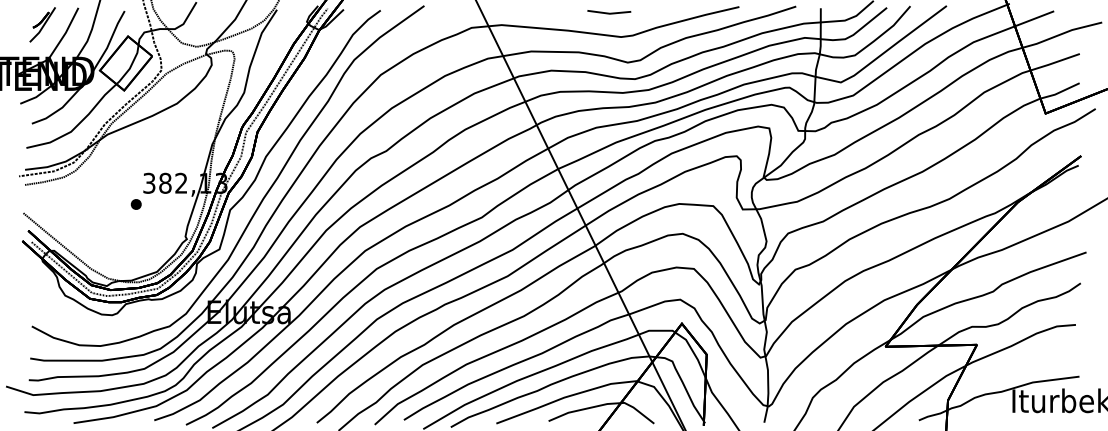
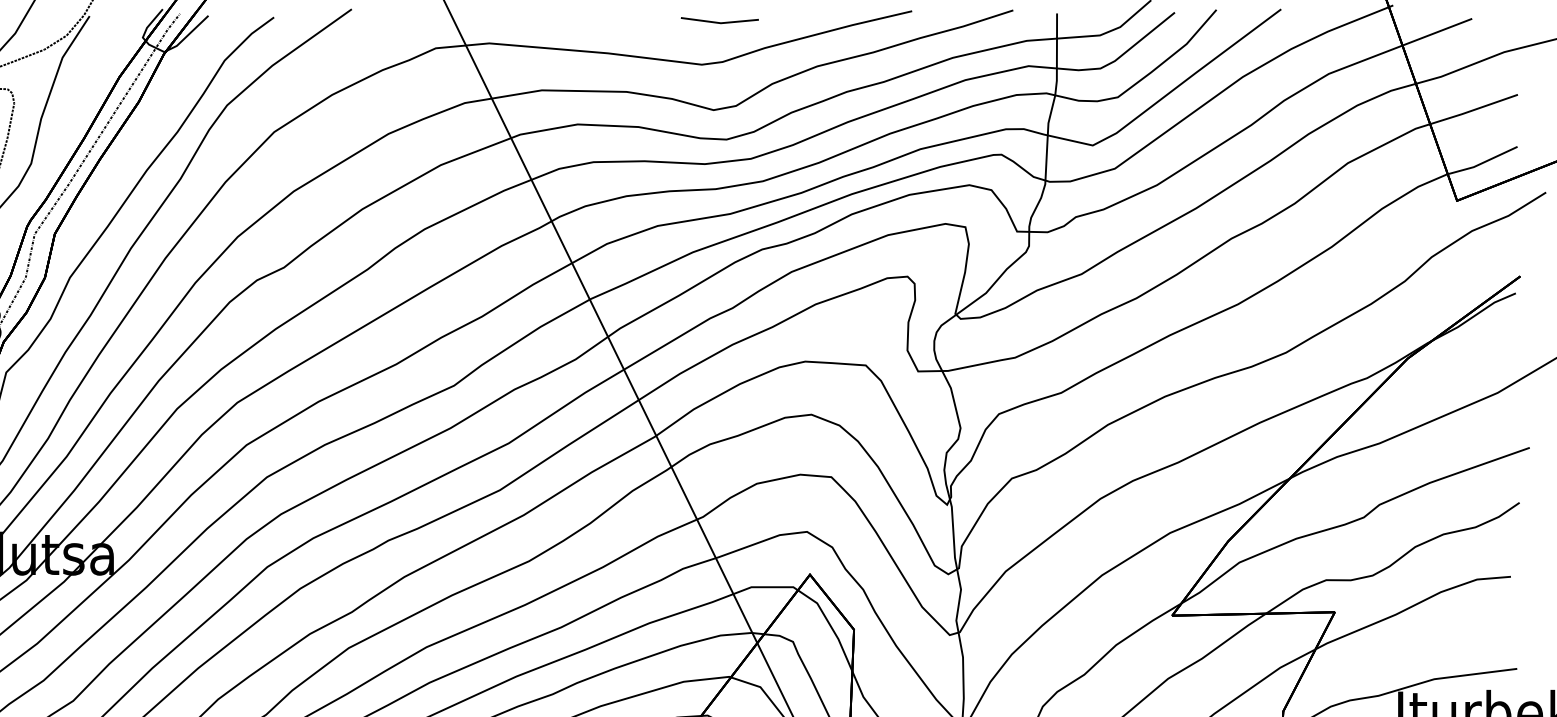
line: (609, 12) -> (720, 20), moved

